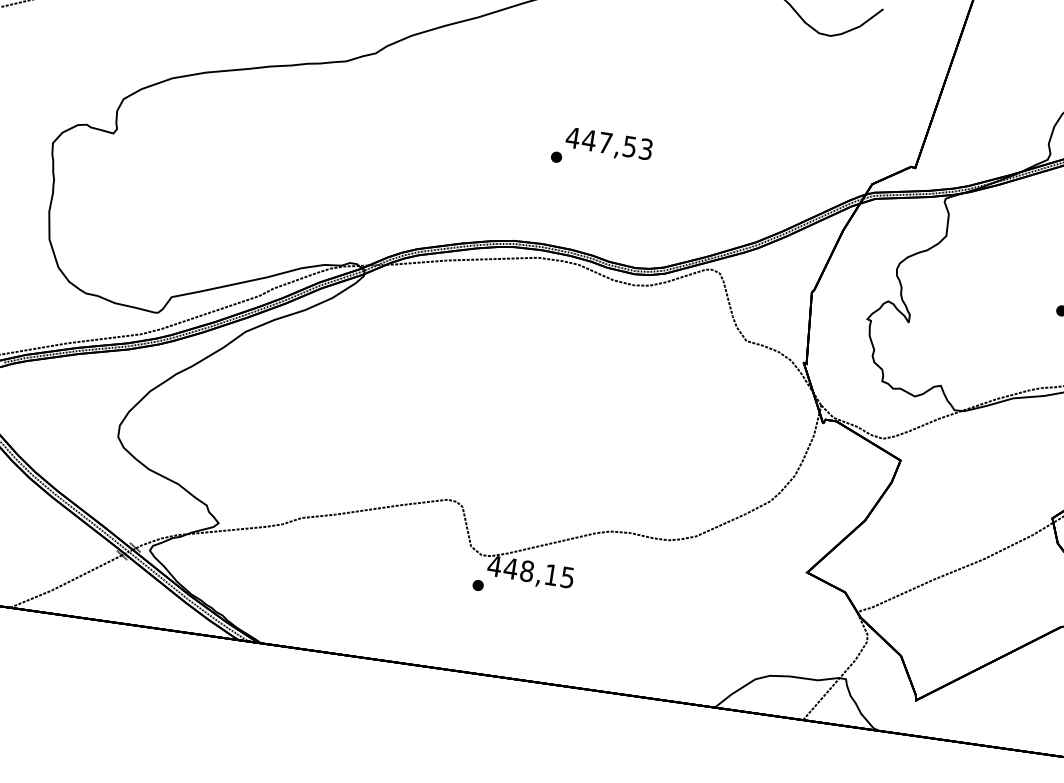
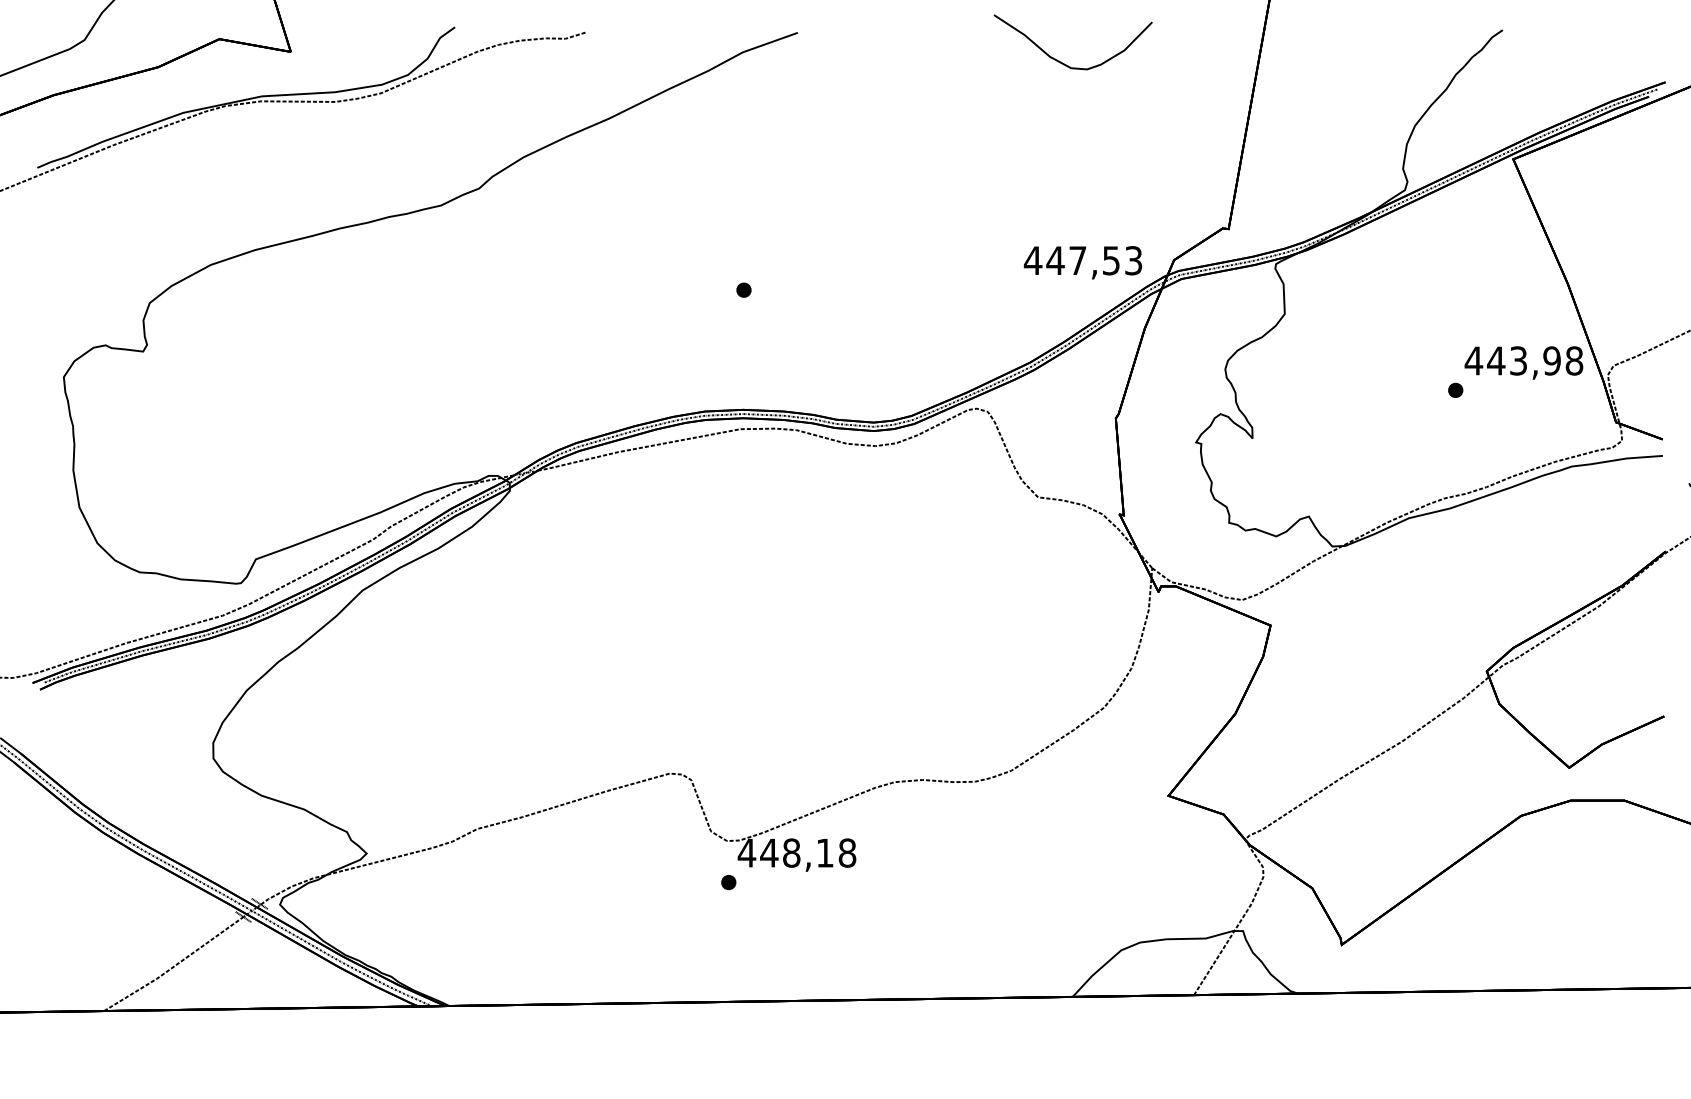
text: (608, 144) -> (1082, 262), moved
text: (567, 577) -> (847, 852), 448,15 -> 448,18

